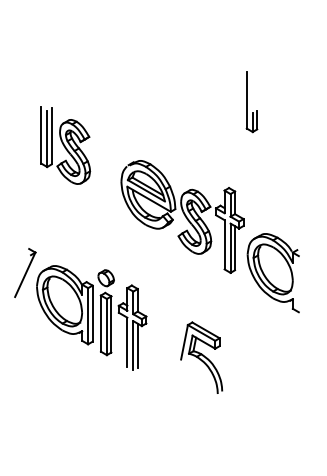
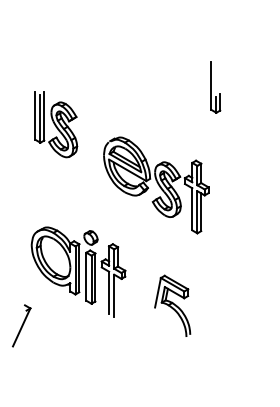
part: (25, 272) -> (21, 325), moved
part: (272, 273) -> (233, 233), removed
line: (137, 345) -> (117, 295), removed

